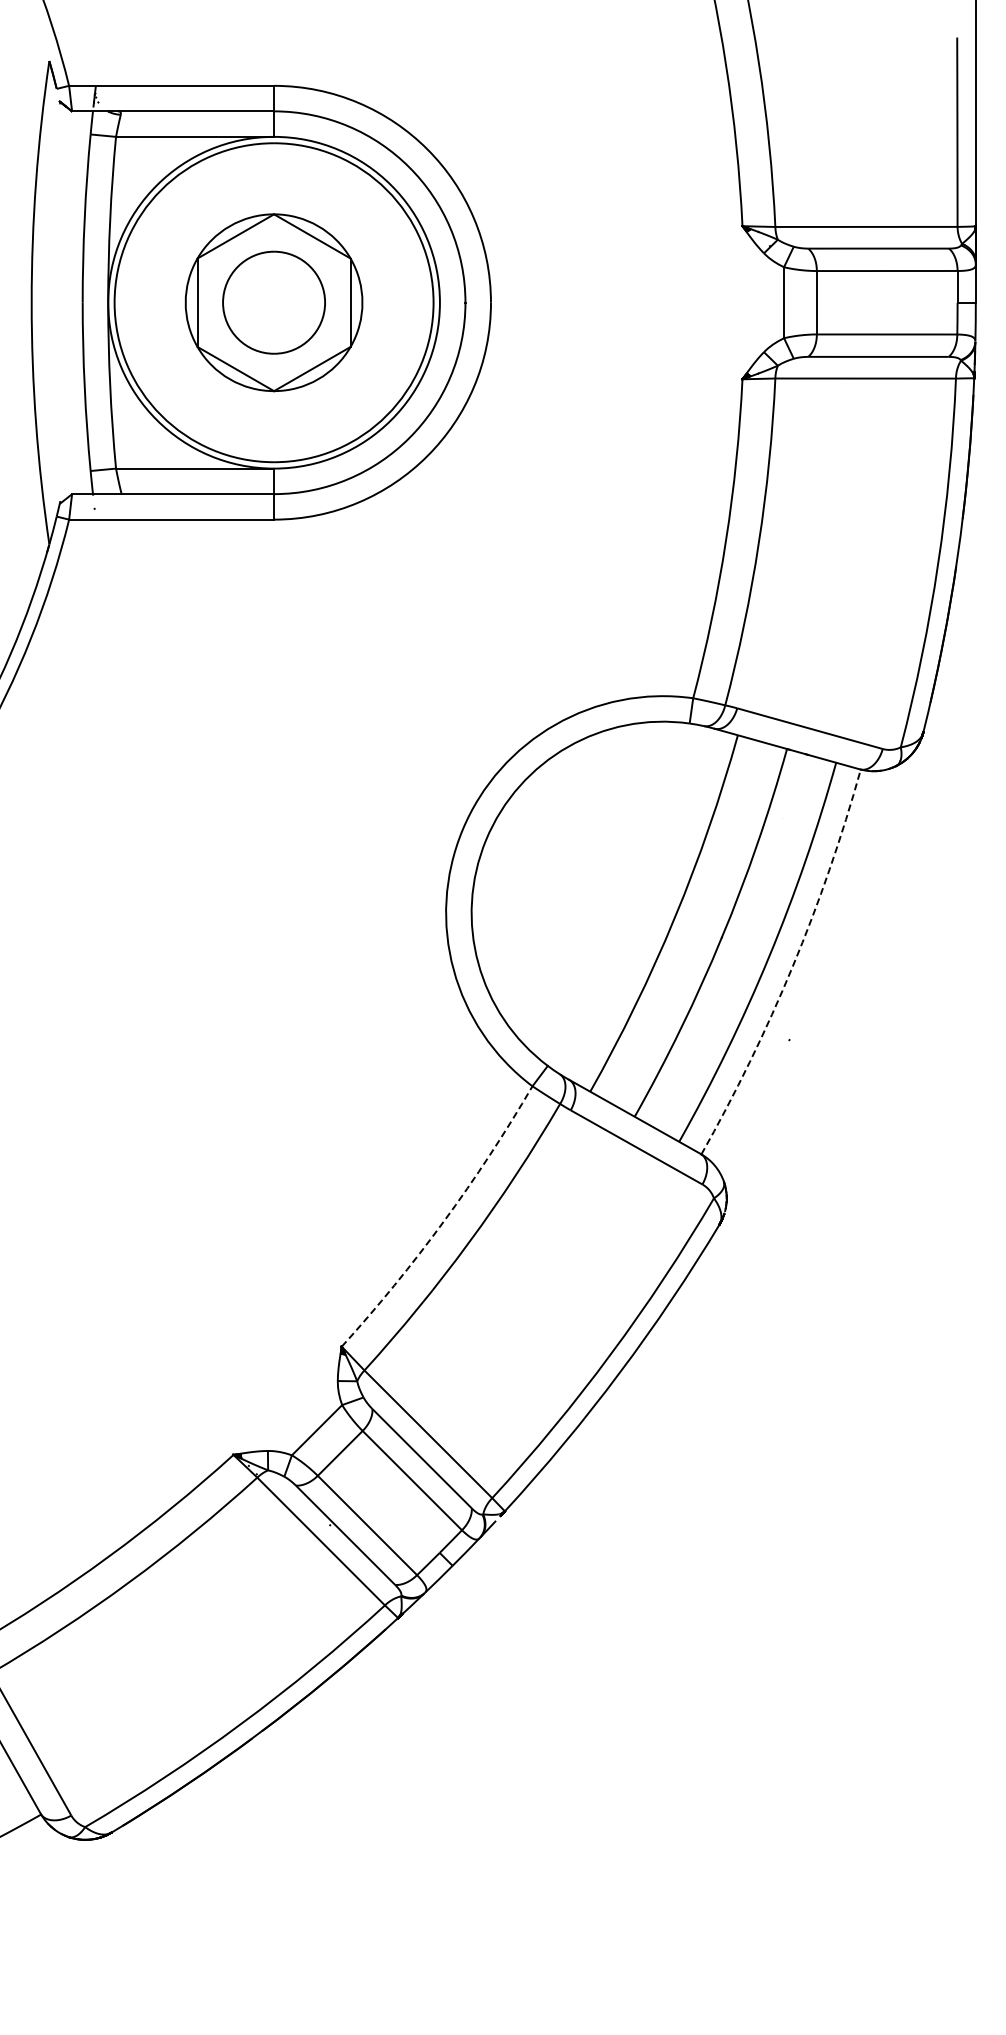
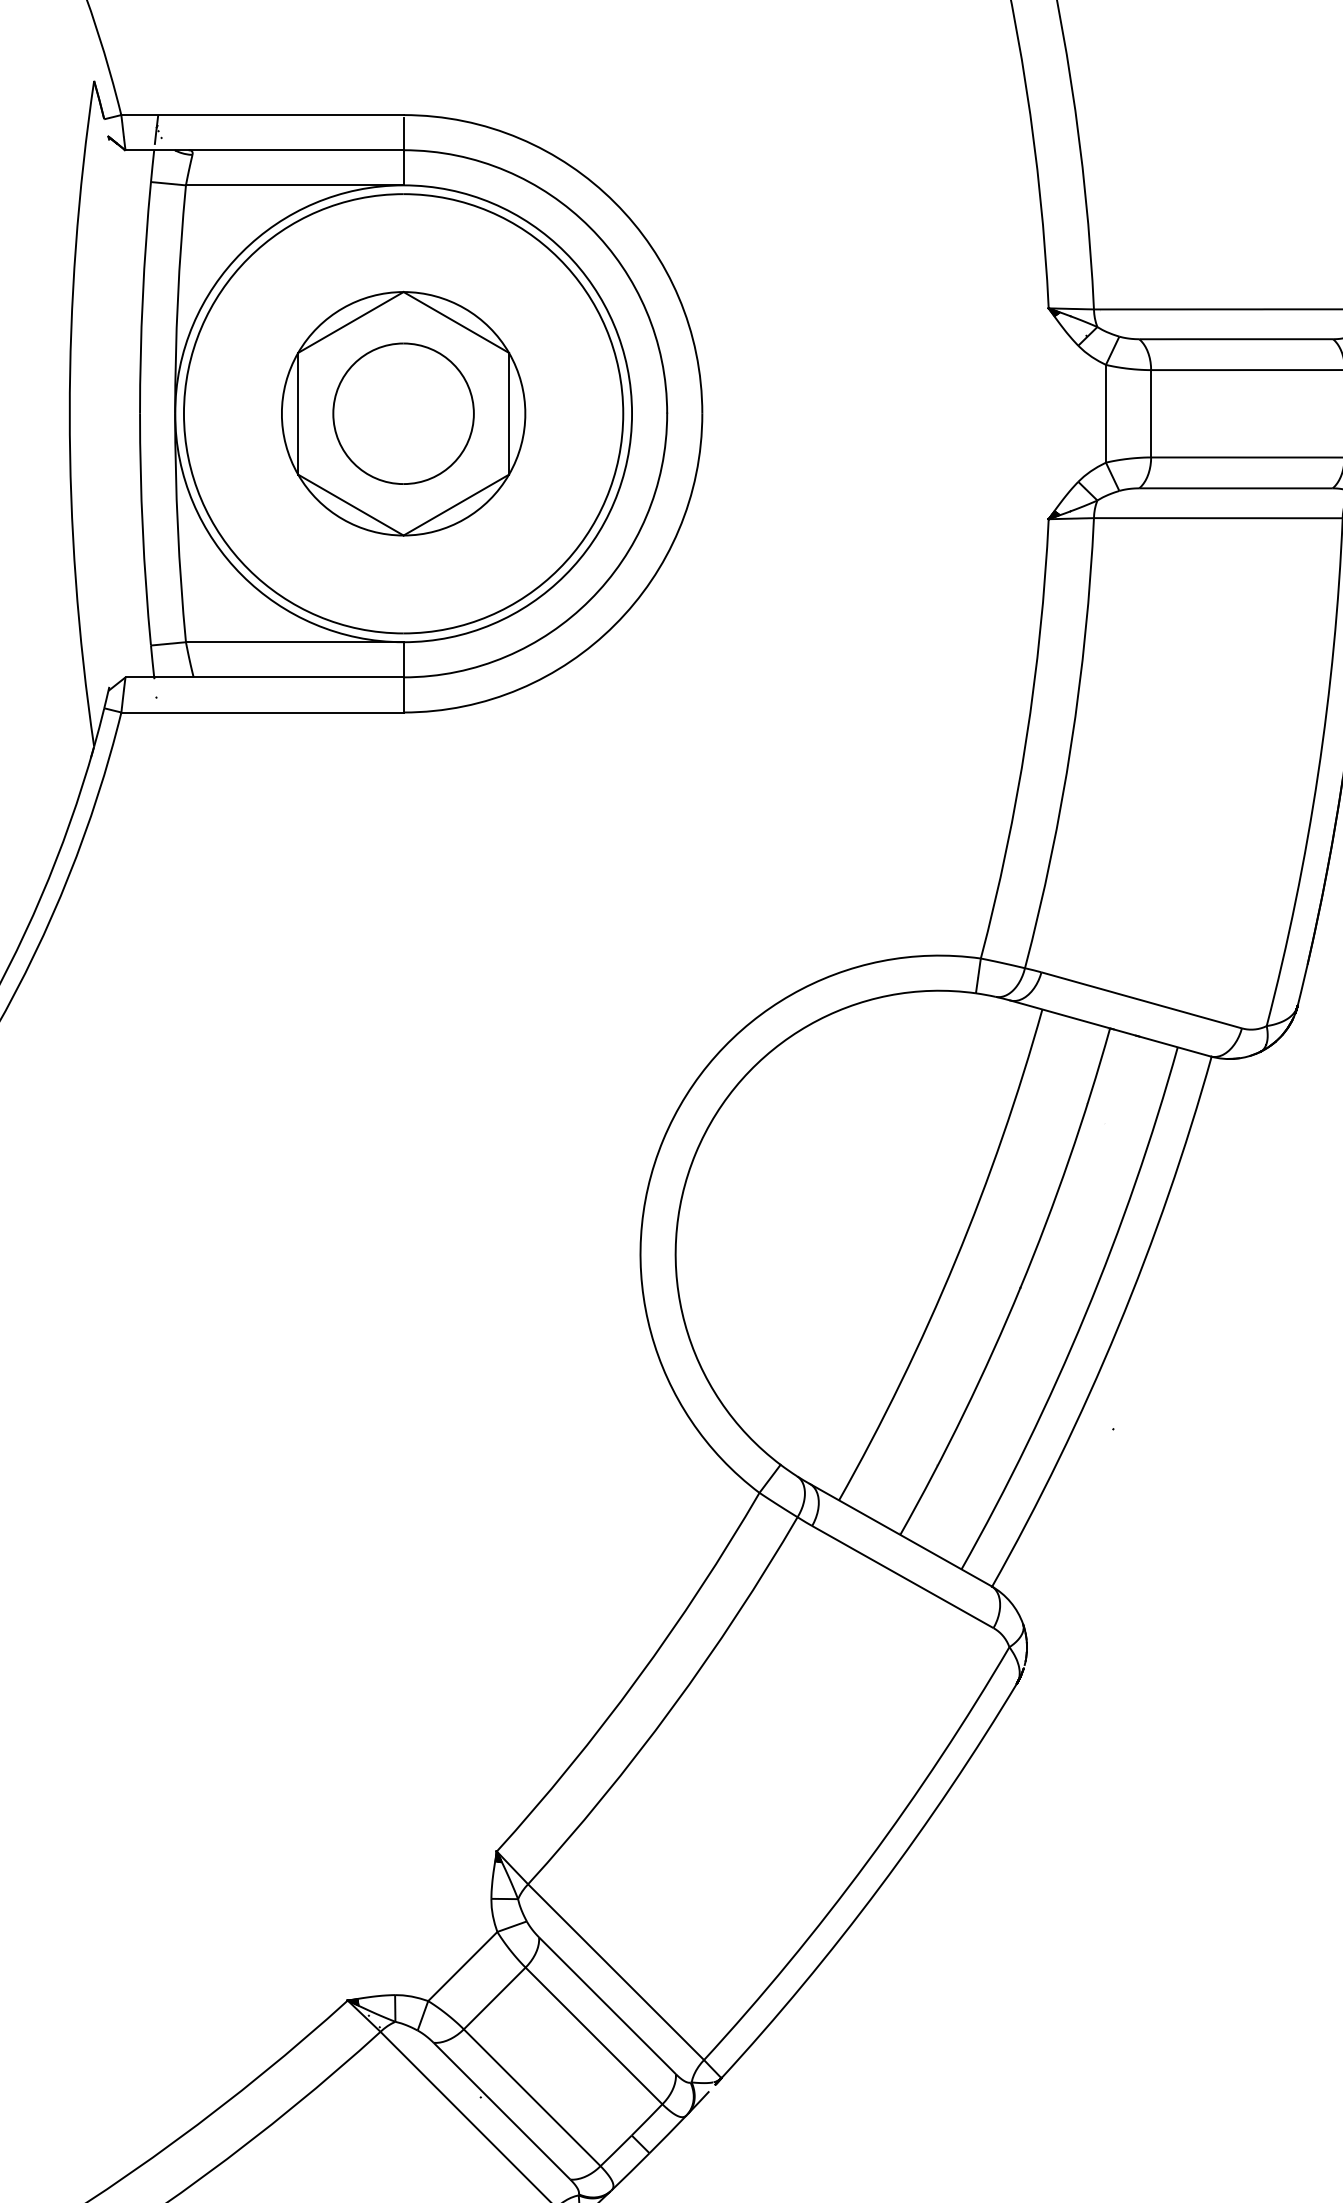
arc: (792, 966) -> (1117, 1327), dashed -> solid
arc: (443, 1221) -> (636, 1679), dashed -> solid

